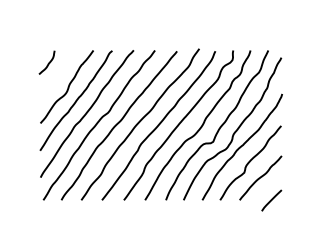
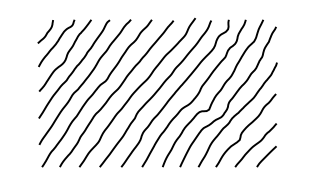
curve: (57, 74) -> (55, 43), added
line: (271, 200) -> (266, 156), moved

